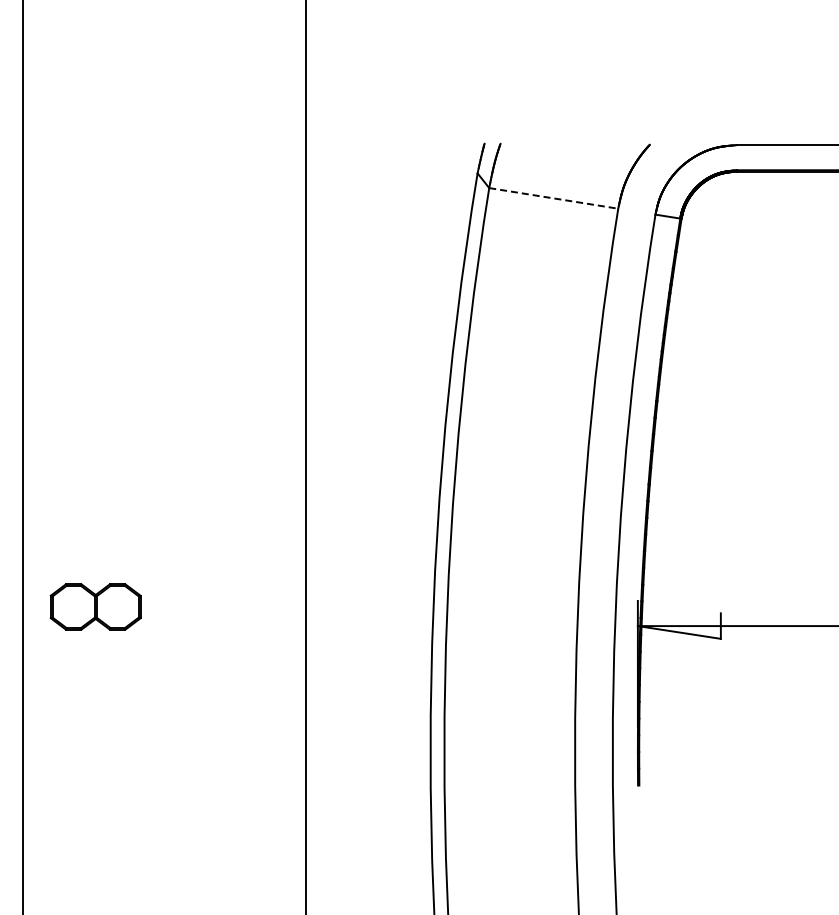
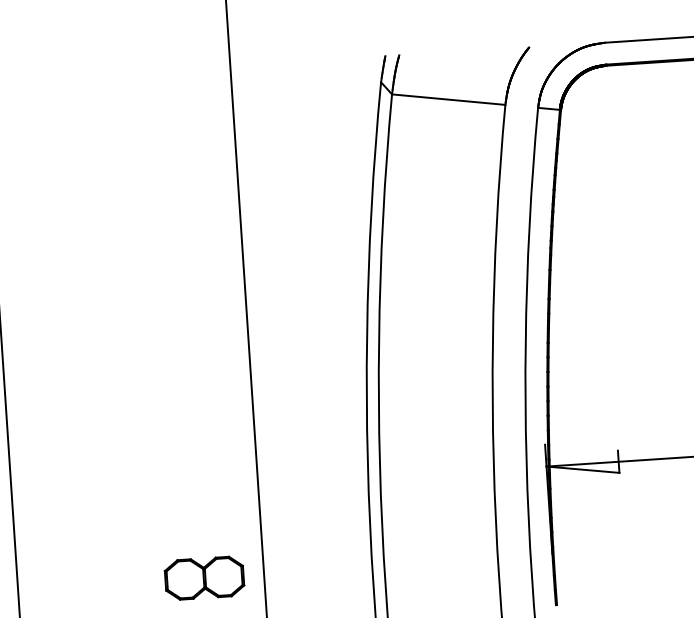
line: (554, 198) -> (449, 99), dashed -> solid
part: (95, 606) -> (204, 577), moved

